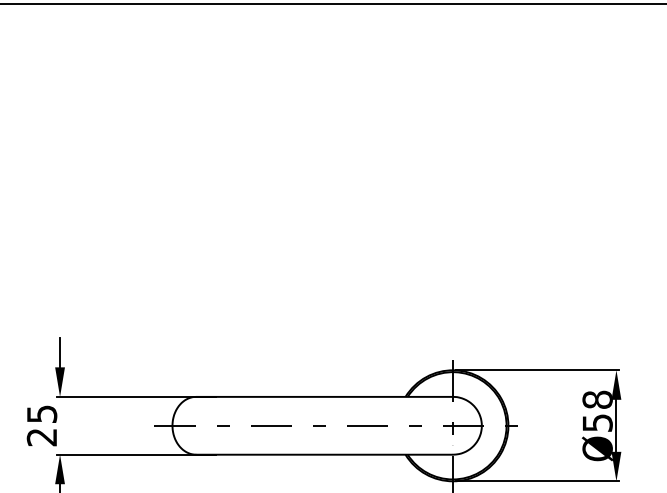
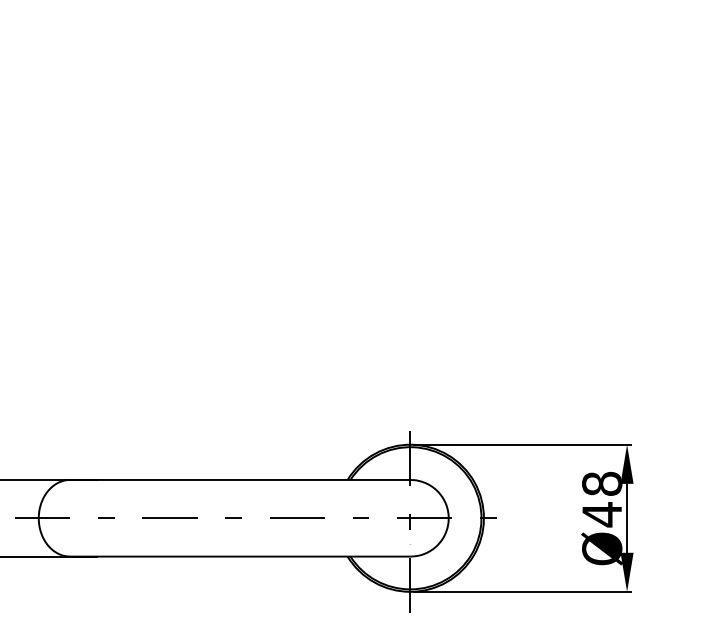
text: (597, 422) -> (601, 513), Ø58 -> Ø48

